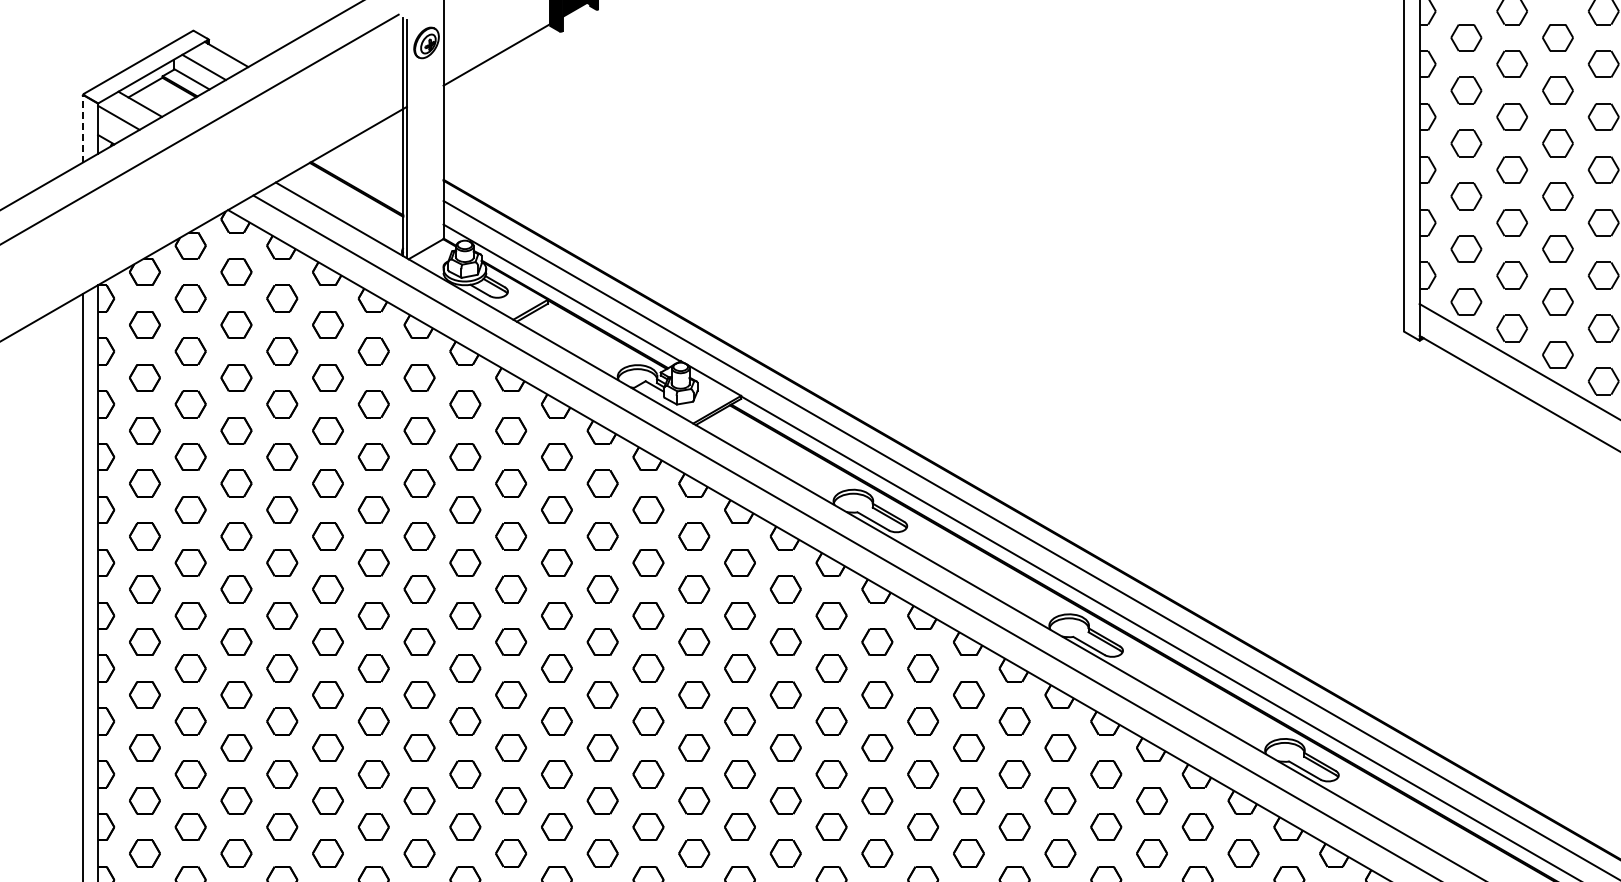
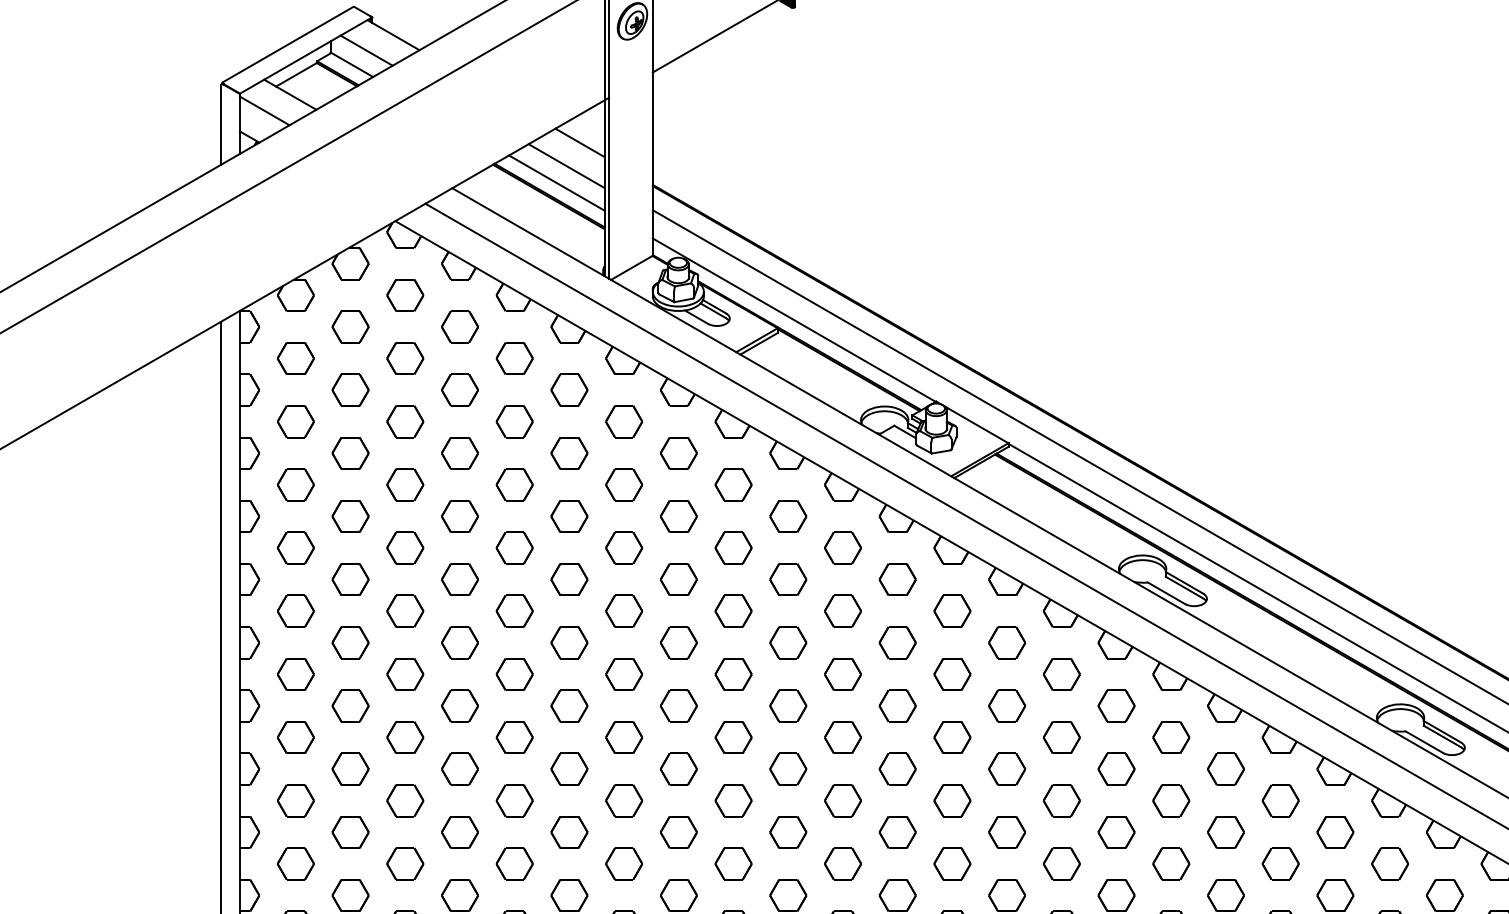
line: (82, 129) -> (221, 124), dashed -> solid
line: (382, 144) -> (579, 142), added
line: (371, 163) -> (566, 165), added
line: (363, 178) -> (557, 183), added

